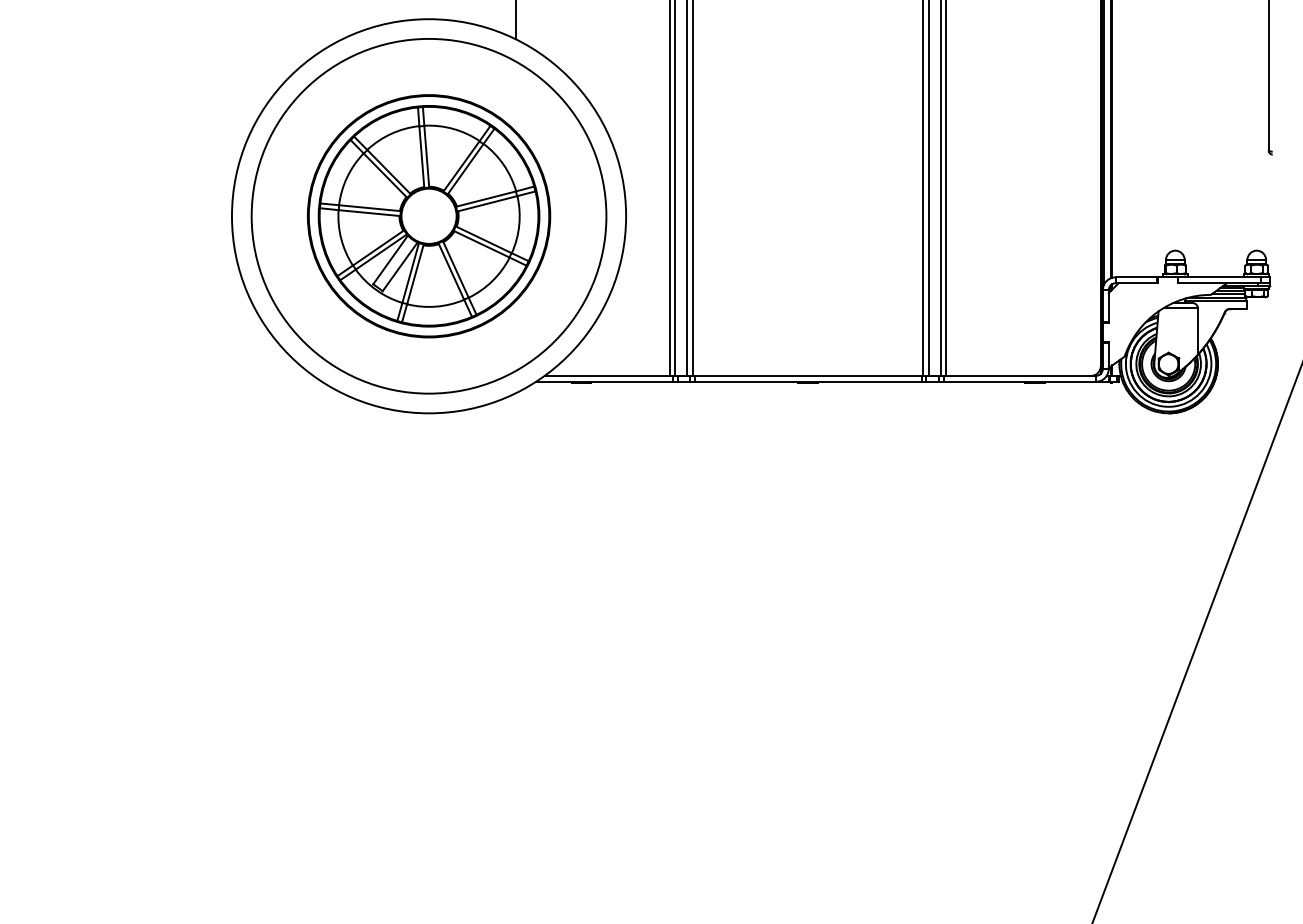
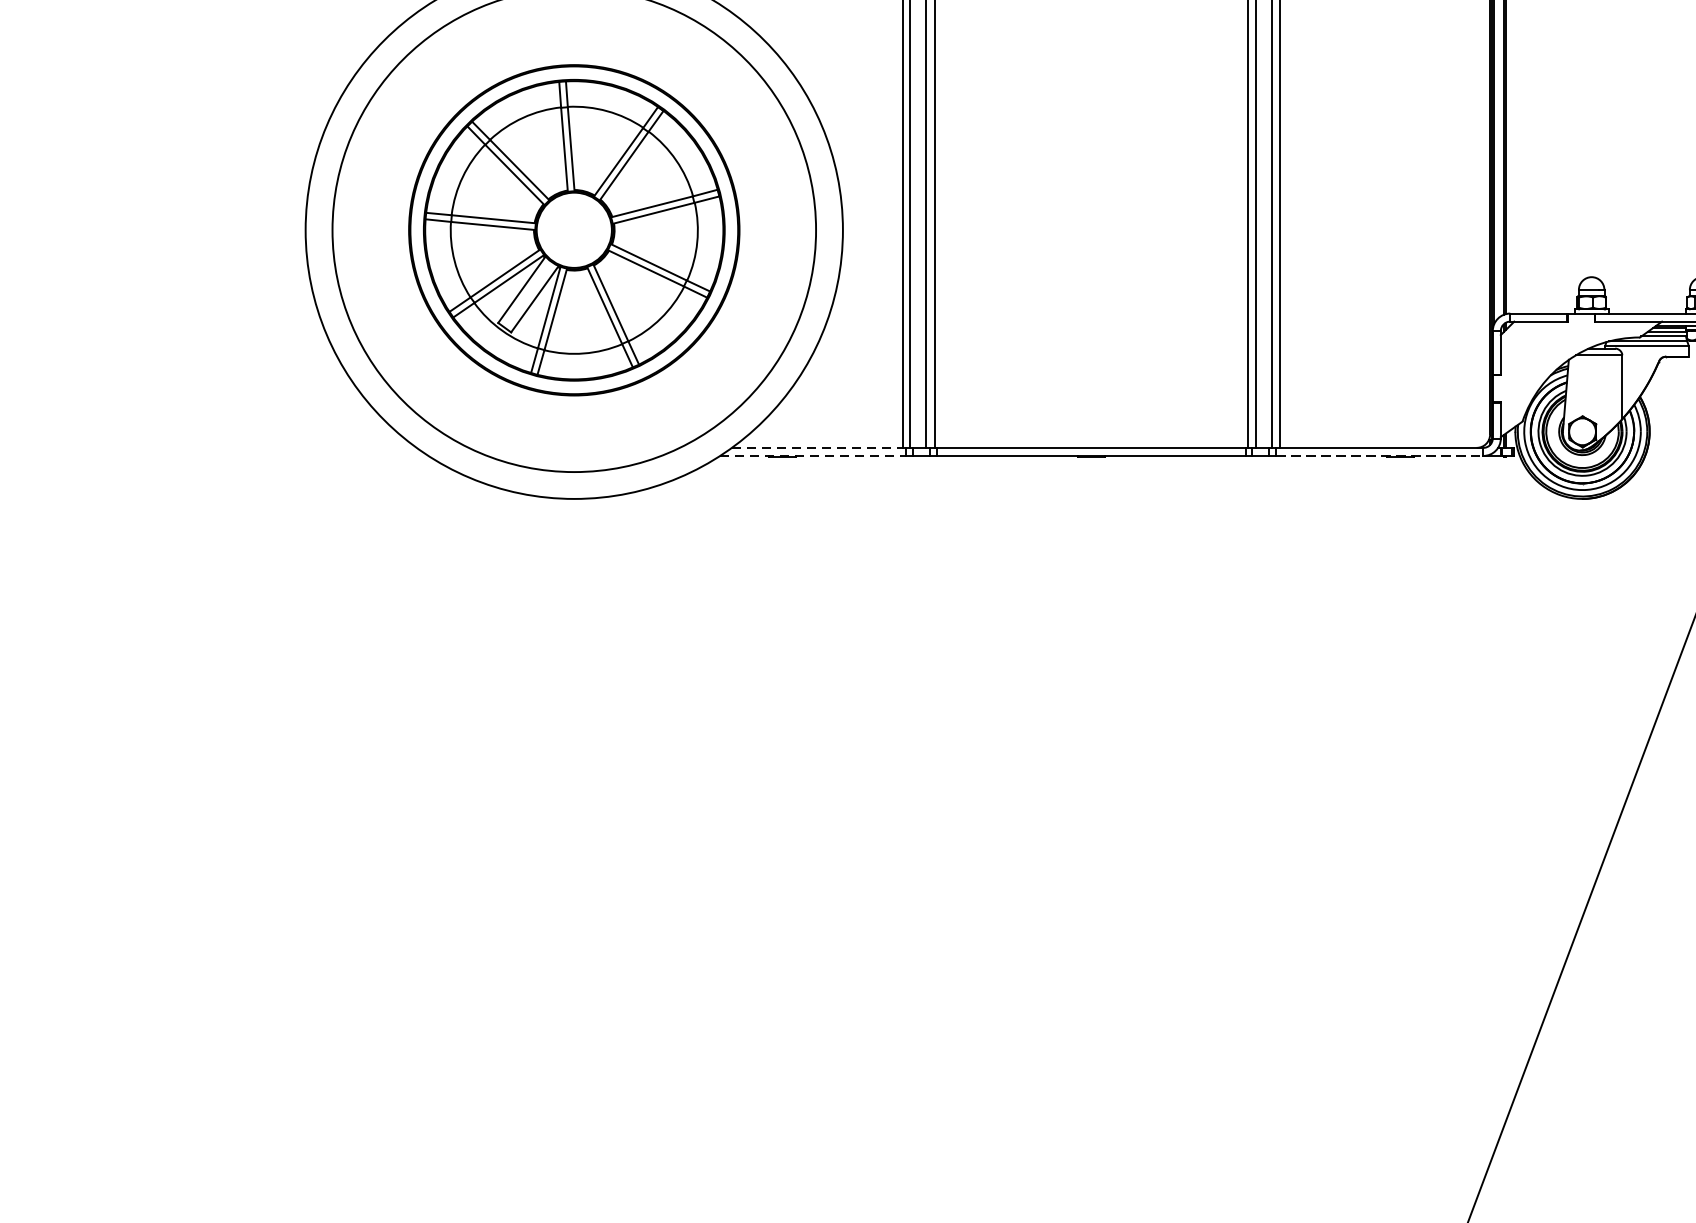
line: (609, 375) -> (820, 447), solid -> dashed
line: (604, 381) -> (813, 455), solid -> dashed
line: (1020, 381) -> (1380, 455), solid -> dashed

